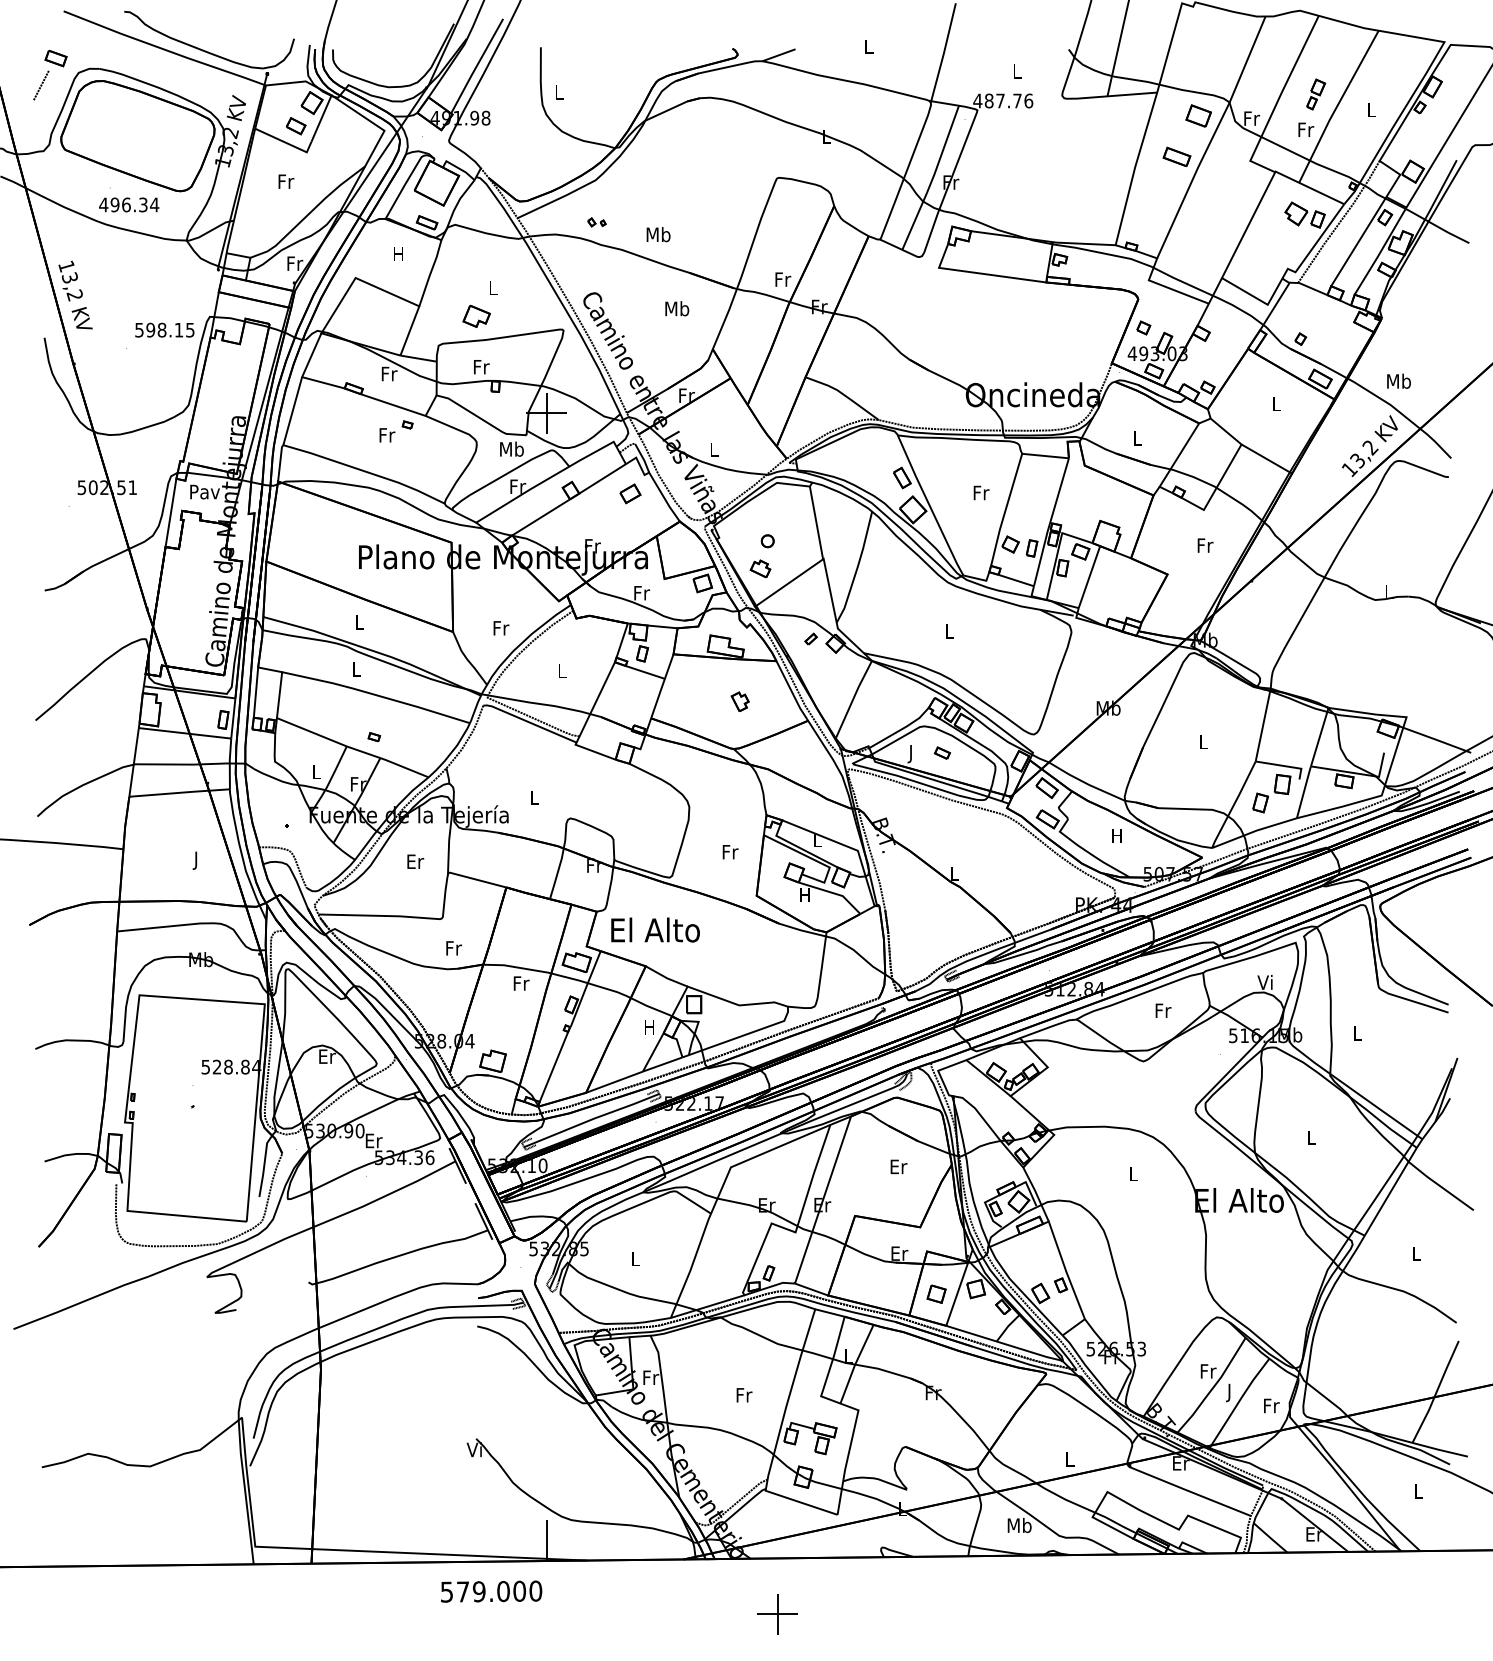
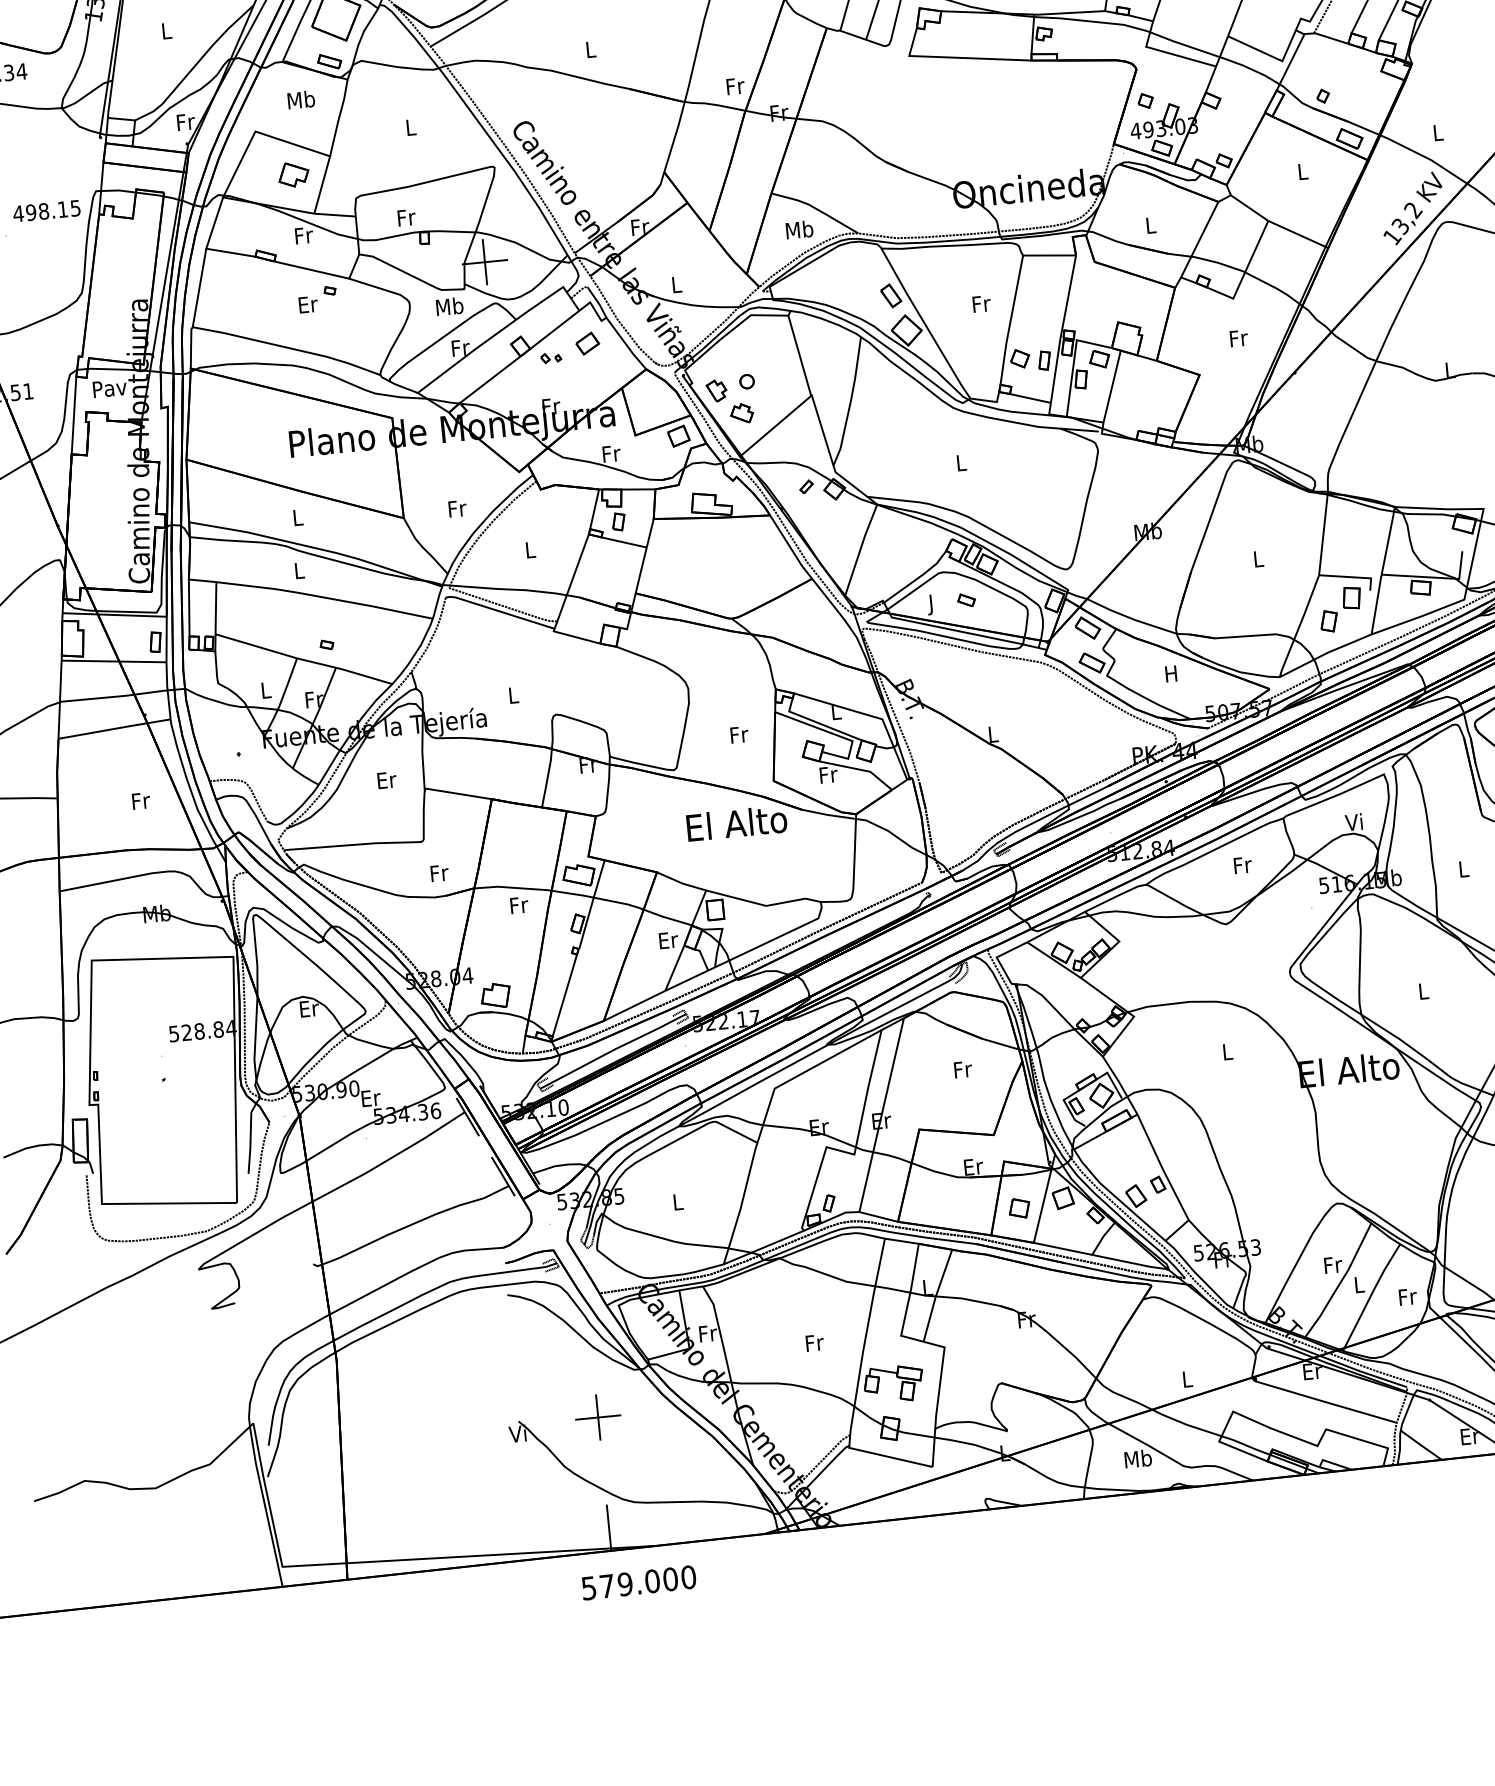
text: (286, 181) -> (167, 30), Fr -> L
part: (596, 222) -> (550, 358), moved
text: (658, 234) -> (590, 49), Mb -> L
text: (398, 253) -> (300, 99), H -> Mb
text: (677, 308) -> (799, 229), moved
part: (476, 315) -> (293, 173), moved
text: (139, 330) -> (18, 214), 598.15 -> 498.15
text: (1398, 380) -> (1437, 131), Mb -> L
text: (387, 435) -> (308, 304), Fr -> Er
part: (739, 701) -> (715, 390), moved
text: (196, 860) -> (140, 802), J -> Fr
text: (805, 895) -> (828, 775), H -> Fr
text: (655, 929) -> (736, 822), moved
text: (650, 1027) -> (668, 940), H -> Er
text: (898, 1167) -> (962, 1070), Er -> Fr
text: (1229, 1392) -> (1359, 1286), J -> L
text: (491, 1591) -> (639, 1582), moved
part: (777, 1614) -> (597, 1417), moved

